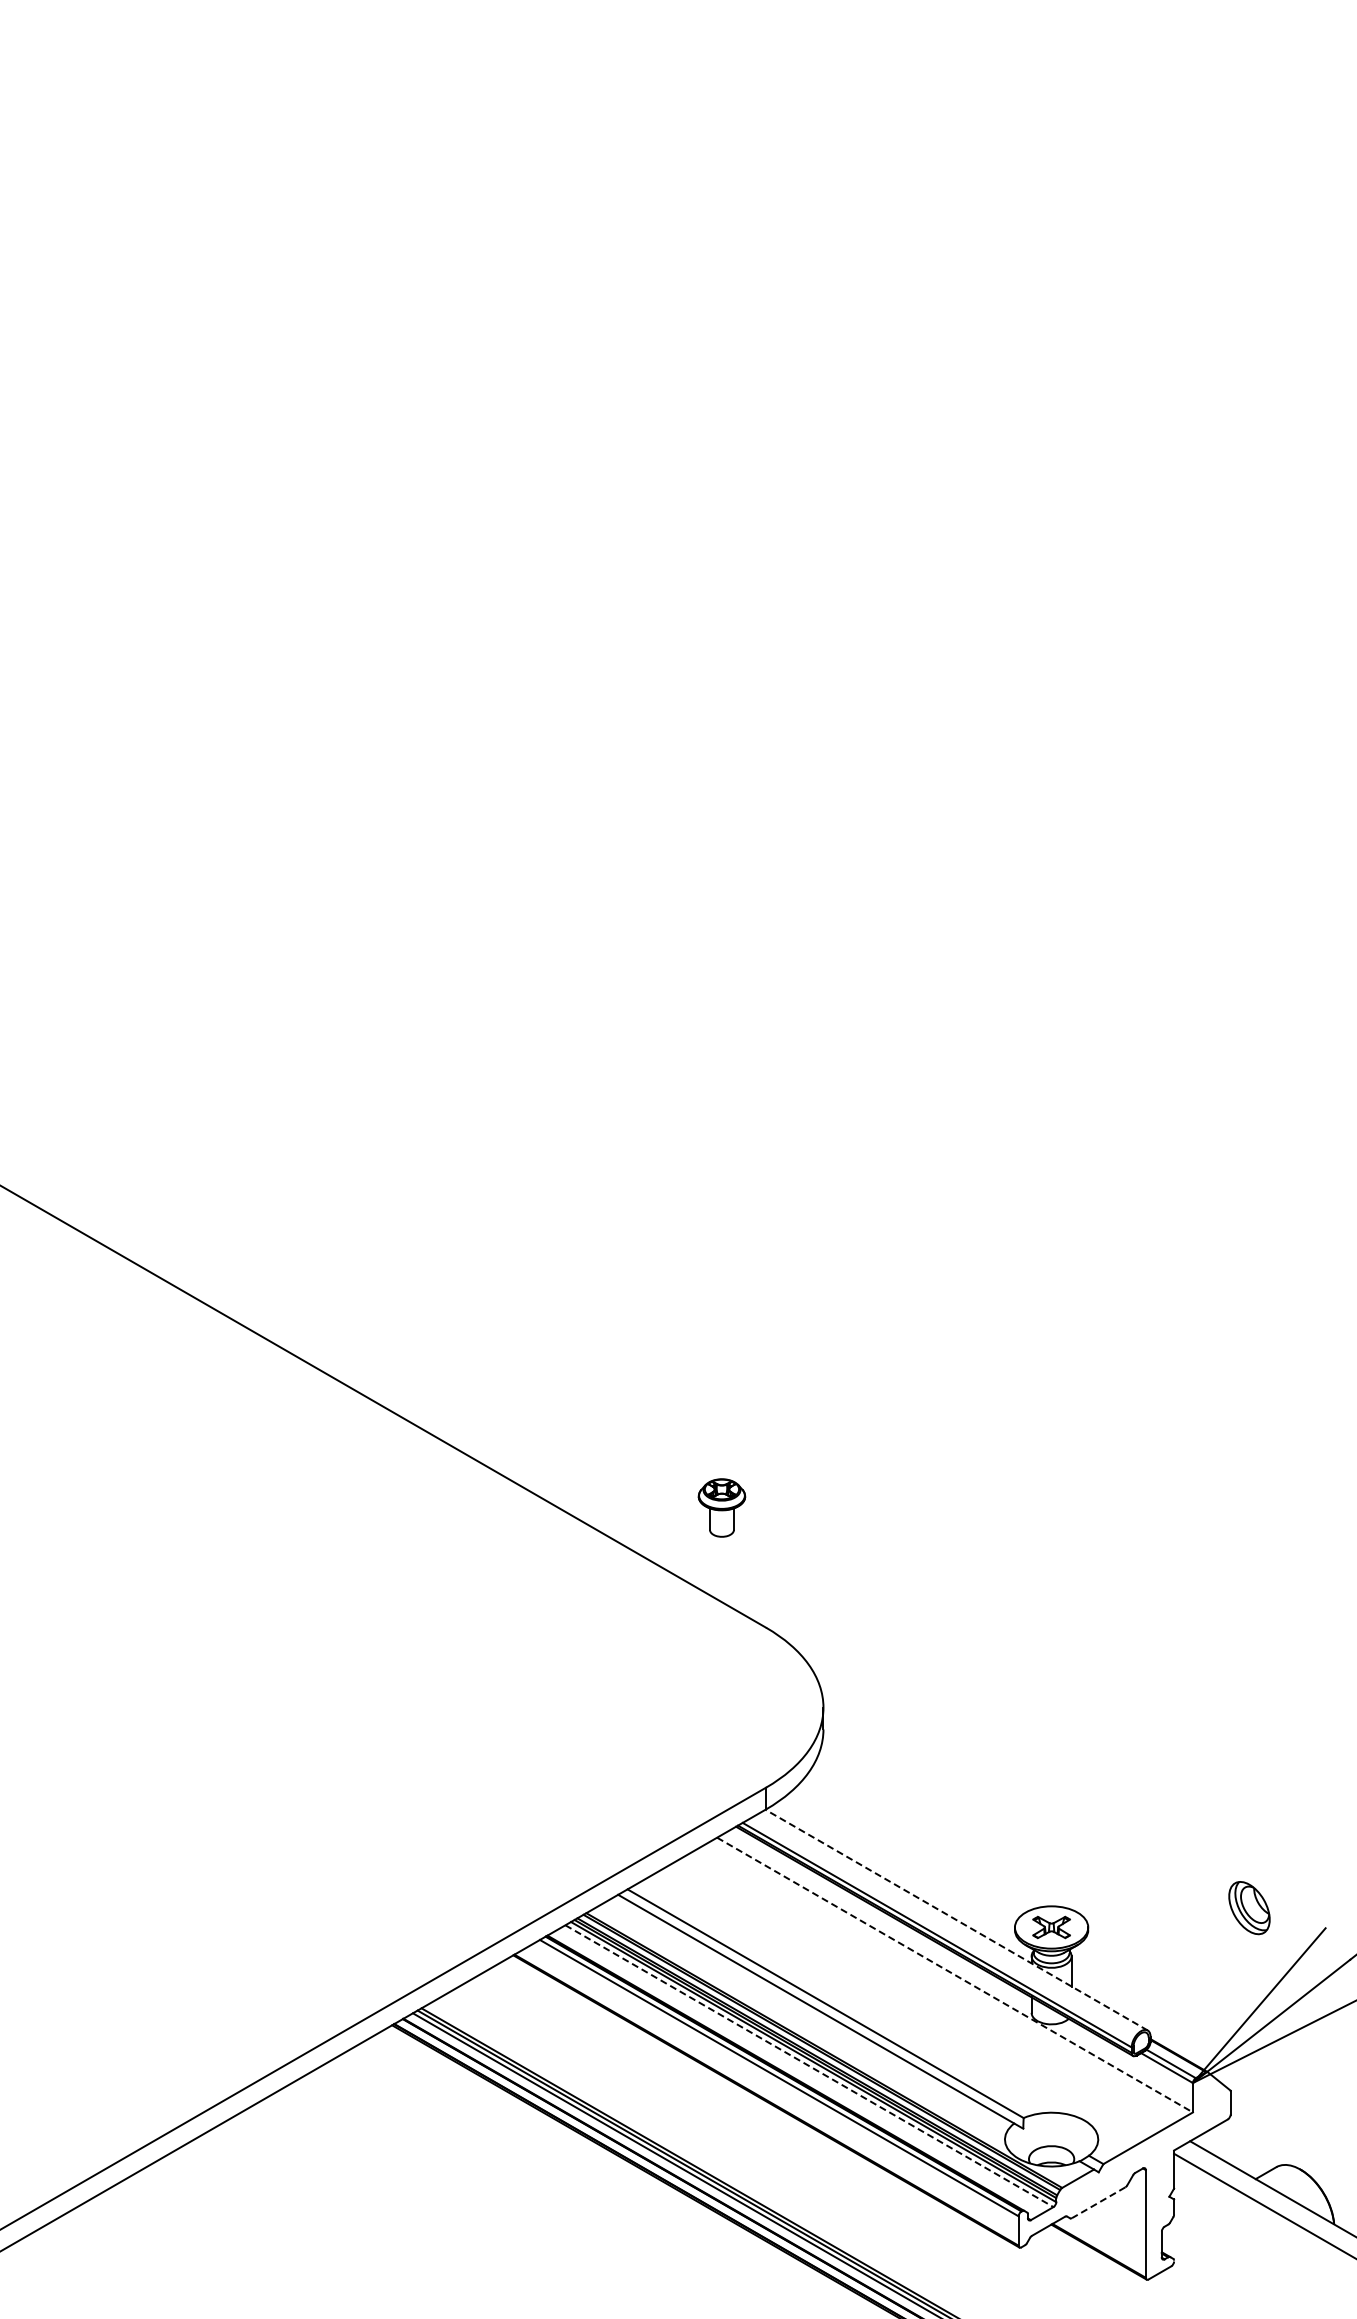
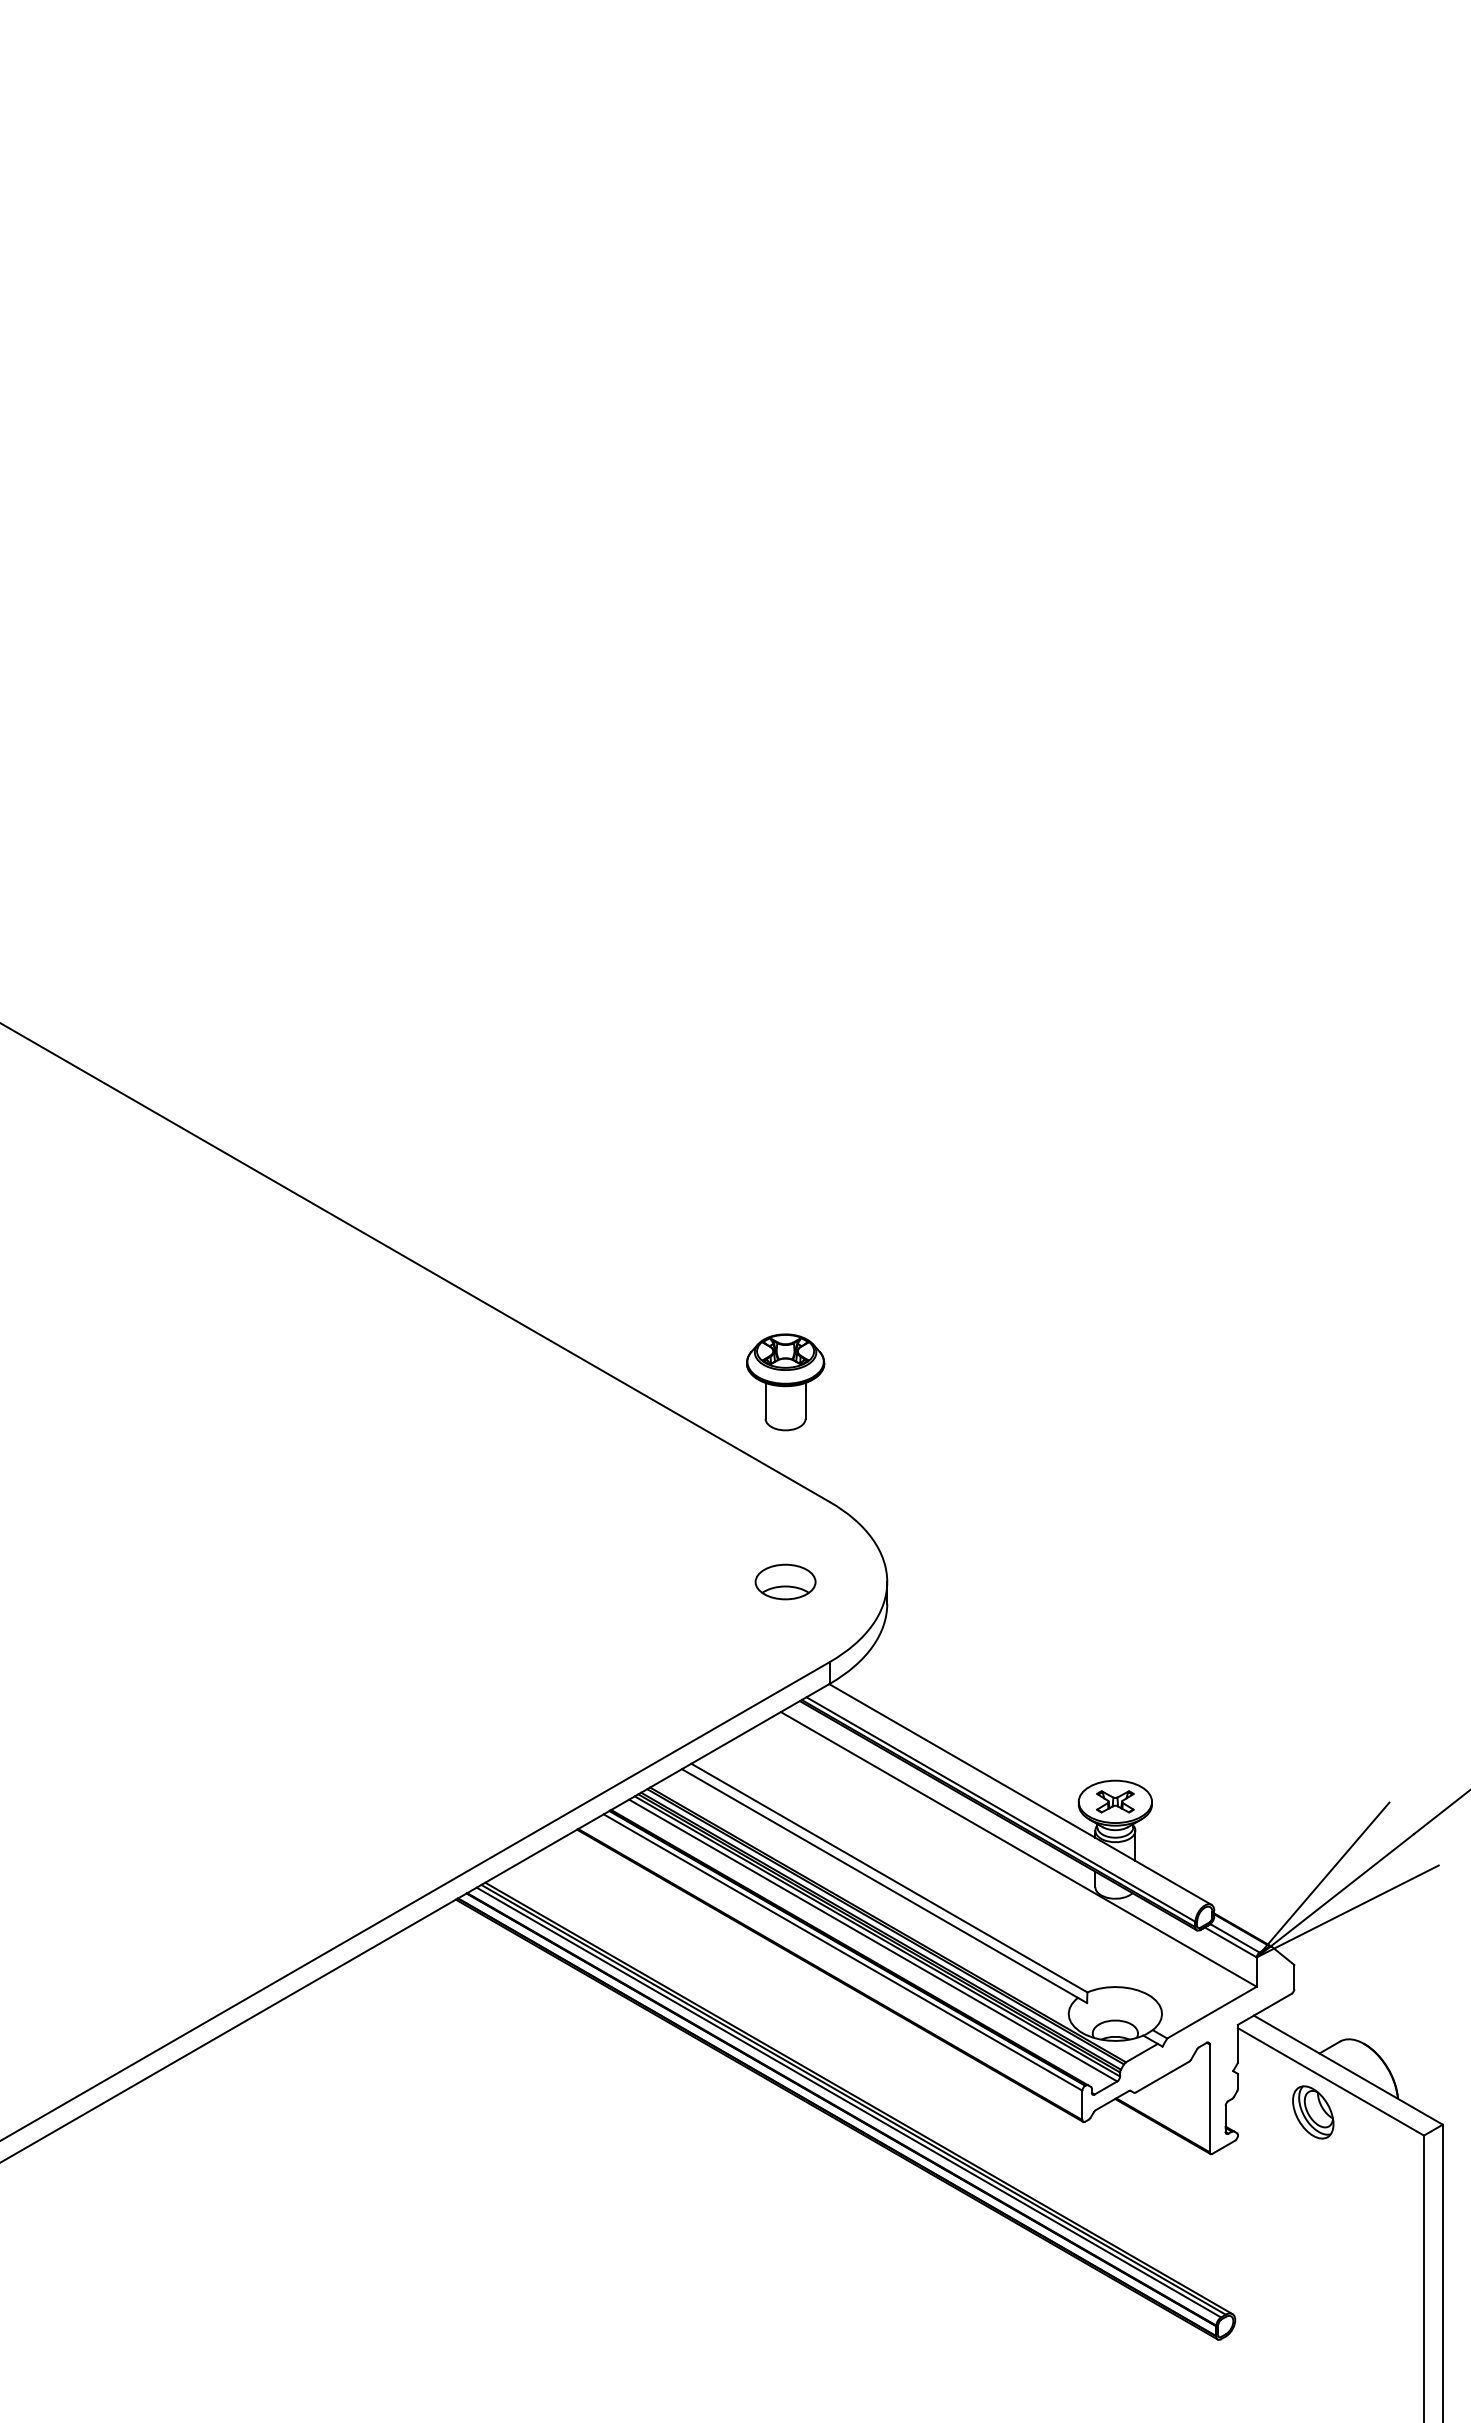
part: (721, 1508) -> (785, 1382), size x1.67
part: (721, 1707) -> (785, 1581), added
part: (1249, 1908) -> (1313, 2112), moved
line: (956, 1920) -> (1020, 1794), dashed -> solid
line: (954, 1975) -> (1018, 1849), dashed -> solid
line: (809, 2066) -> (873, 1940), dashed -> solid
line: (1098, 2203) -> (1162, 2077), dashed -> solid

